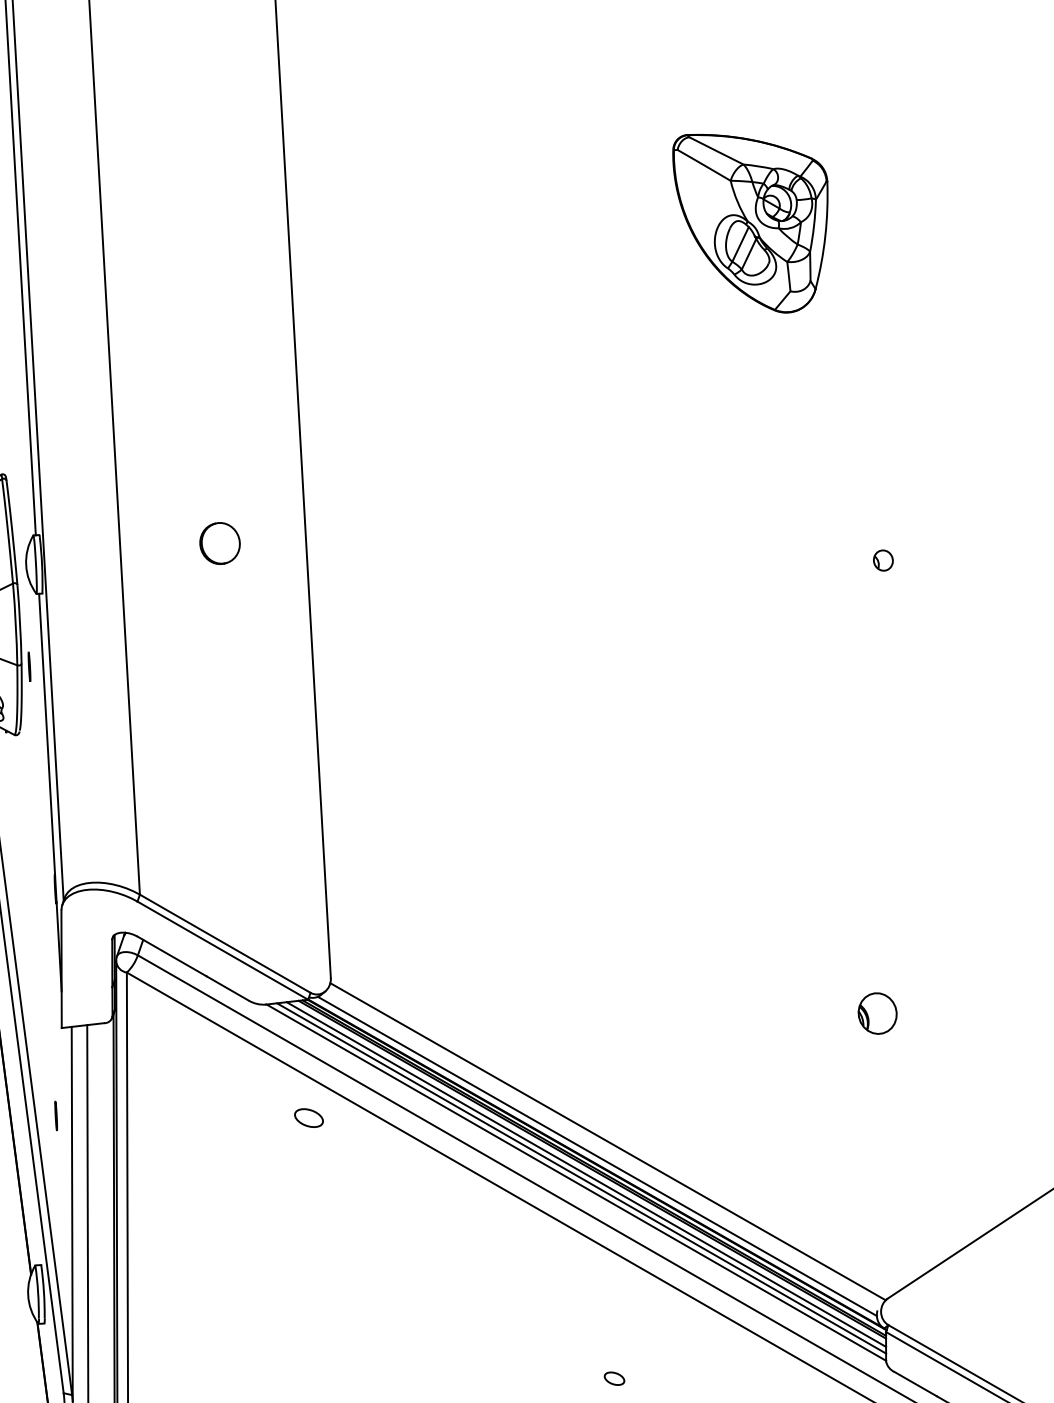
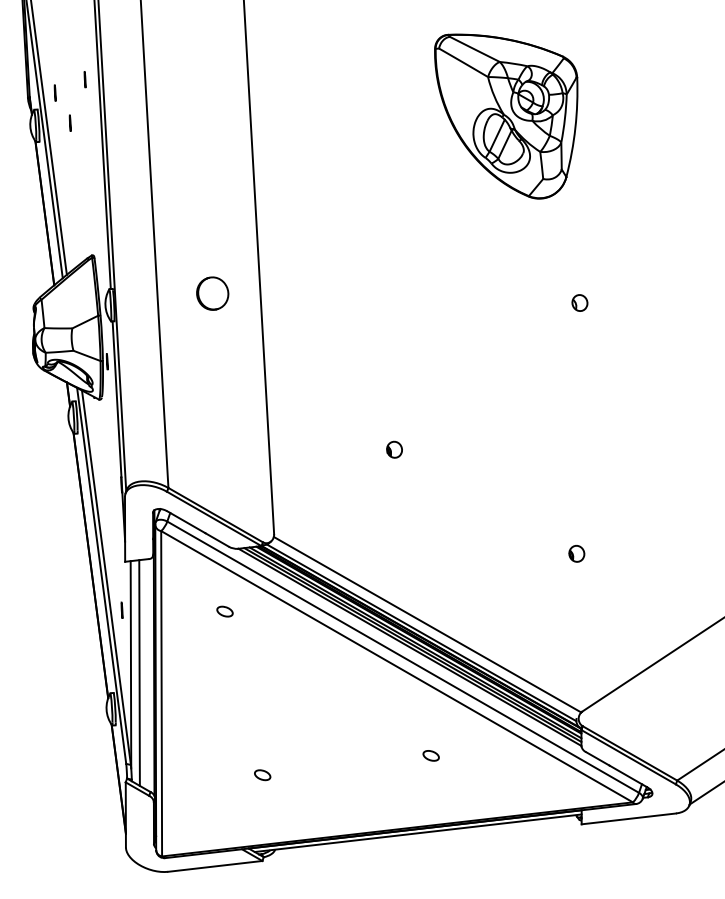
part: (750, 223) -> (506, 116), size x1.67
part: (219, 543) -> (212, 293), size x1.43
part: (882, 559) -> (579, 302), size x1.43
part: (548, 825) -> (394, 449), added
part: (877, 1013) -> (576, 553), size x0.71
part: (308, 1117) -> (224, 611), moved
part: (613, 1377) -> (430, 755), size x1.43

